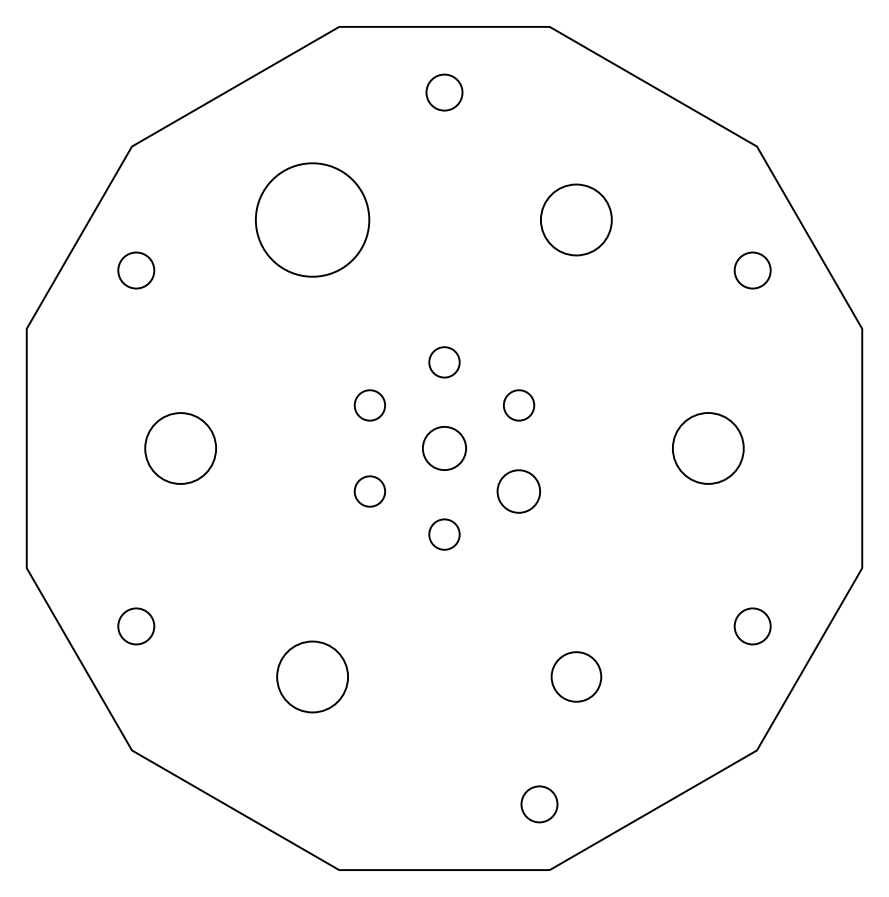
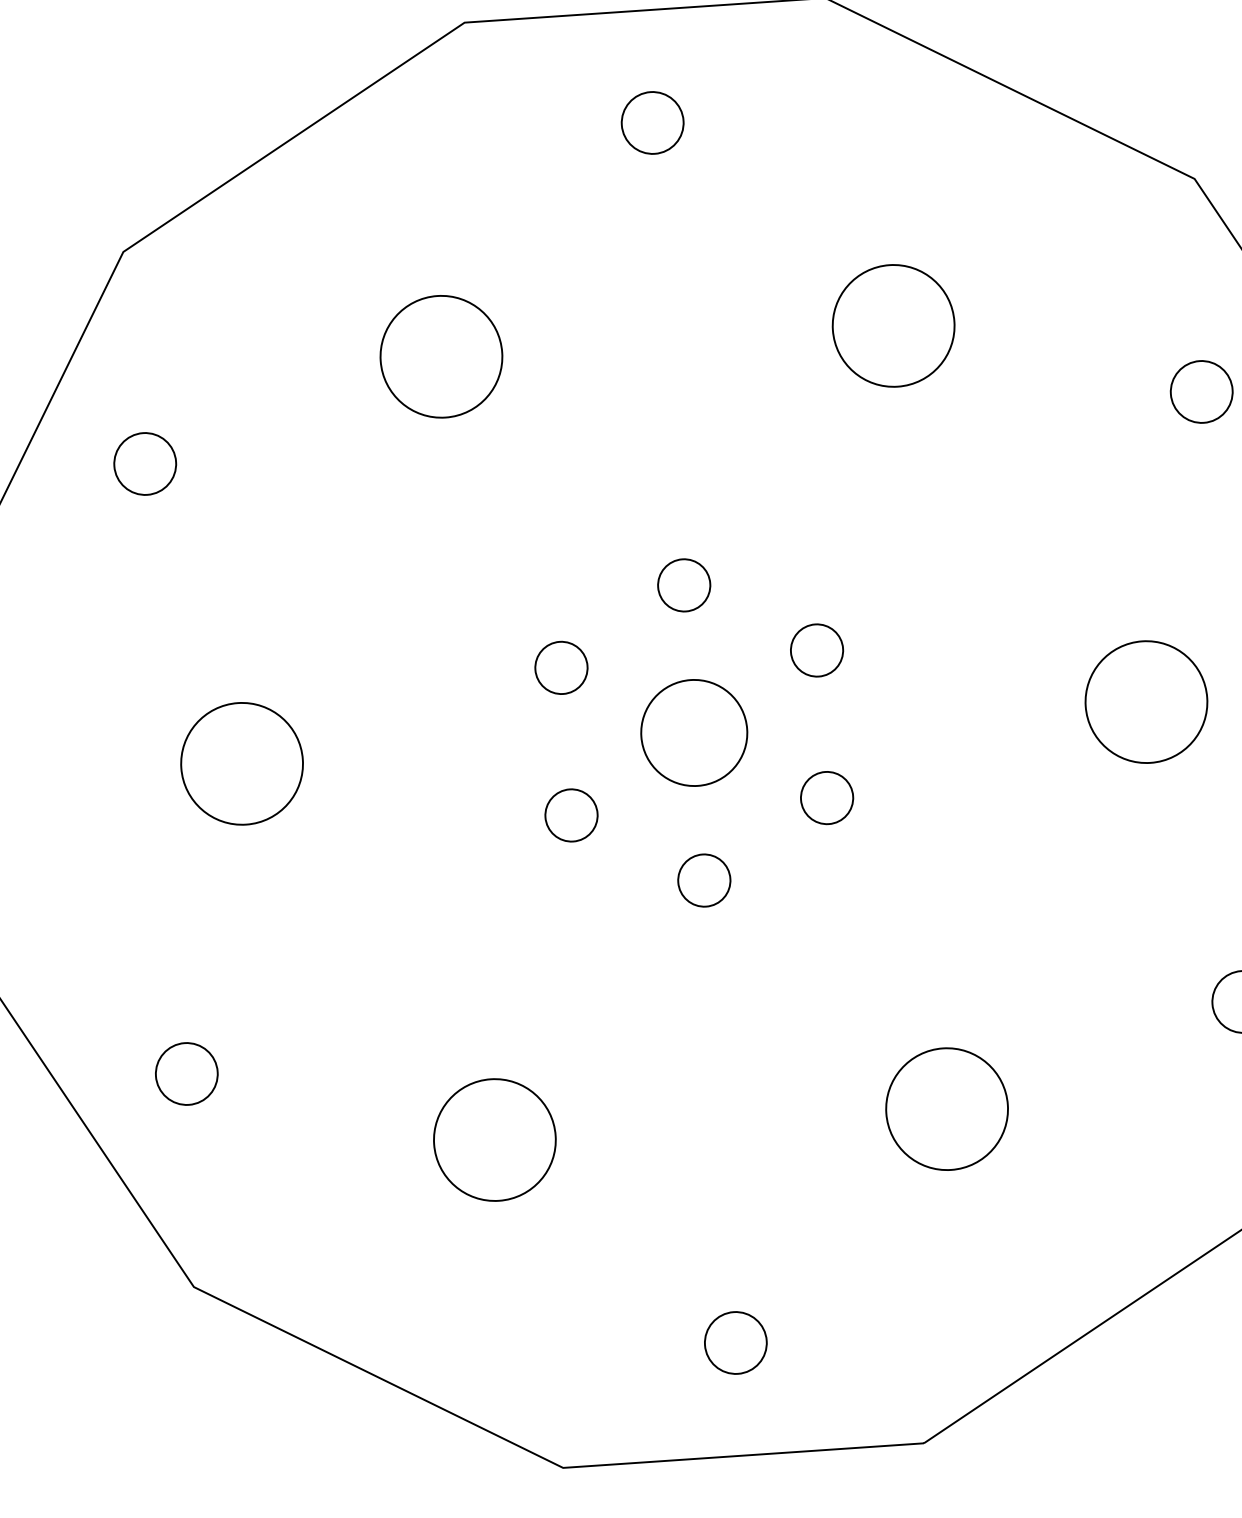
circle: (312, 219) -> (441, 355), size x0.62
circle: (444, 448) -> (694, 732), size x1.43
circle: (519, 491) -> (827, 797), size x0.71
circle: (576, 676) -> (947, 1108), size x1.43
circle: (539, 804) -> (735, 1343), moved

